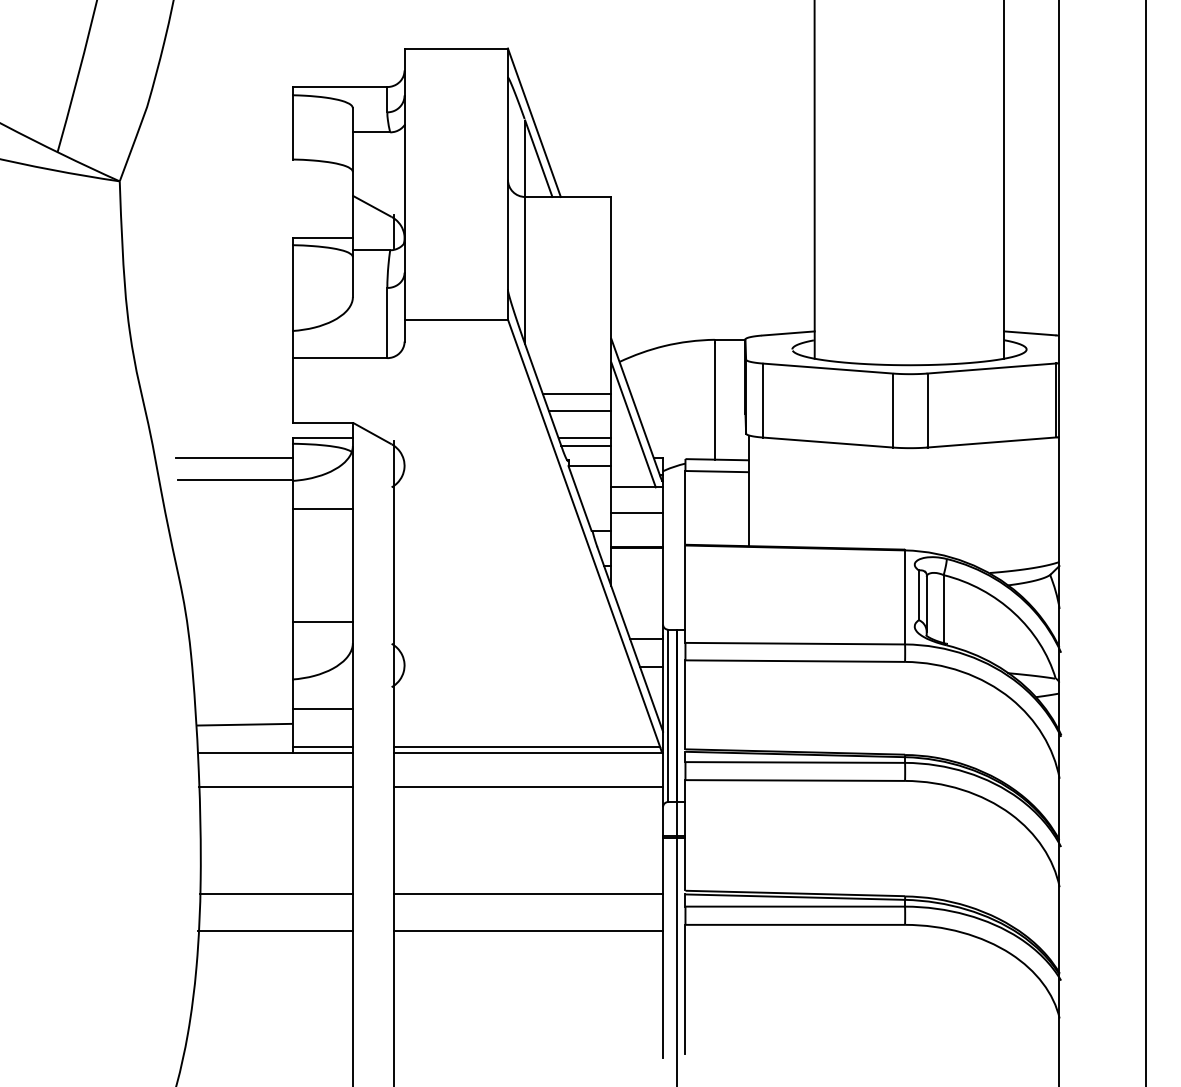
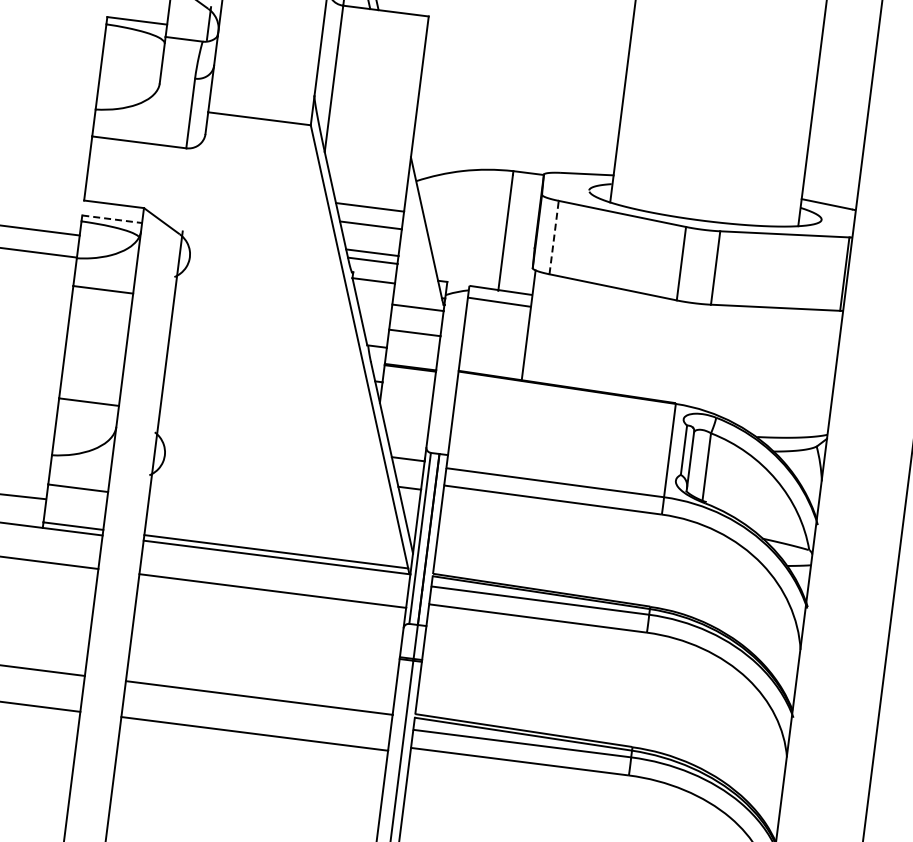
line: (763, 400) -> (554, 237), solid -> dashed
line: (633, 424) -> (422, 245), removed
line: (323, 437) -> (113, 219), solid -> dashed

